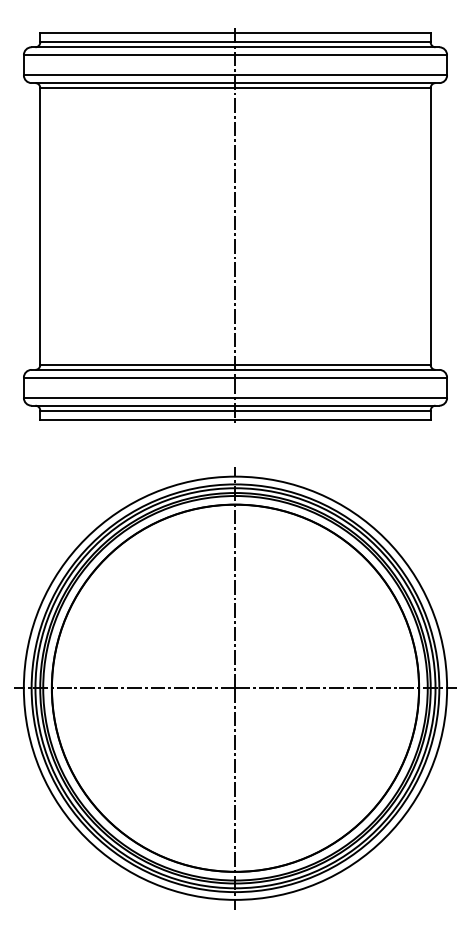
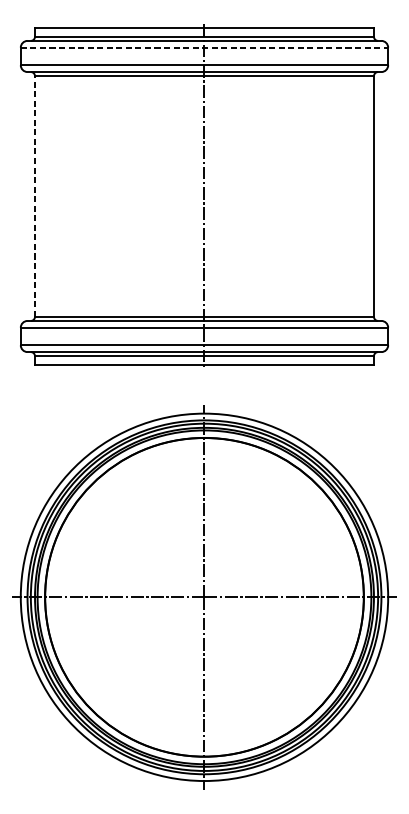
line: (235, 55) -> (204, 48), solid -> dashed
line: (40, 226) -> (35, 196), solid -> dashed

